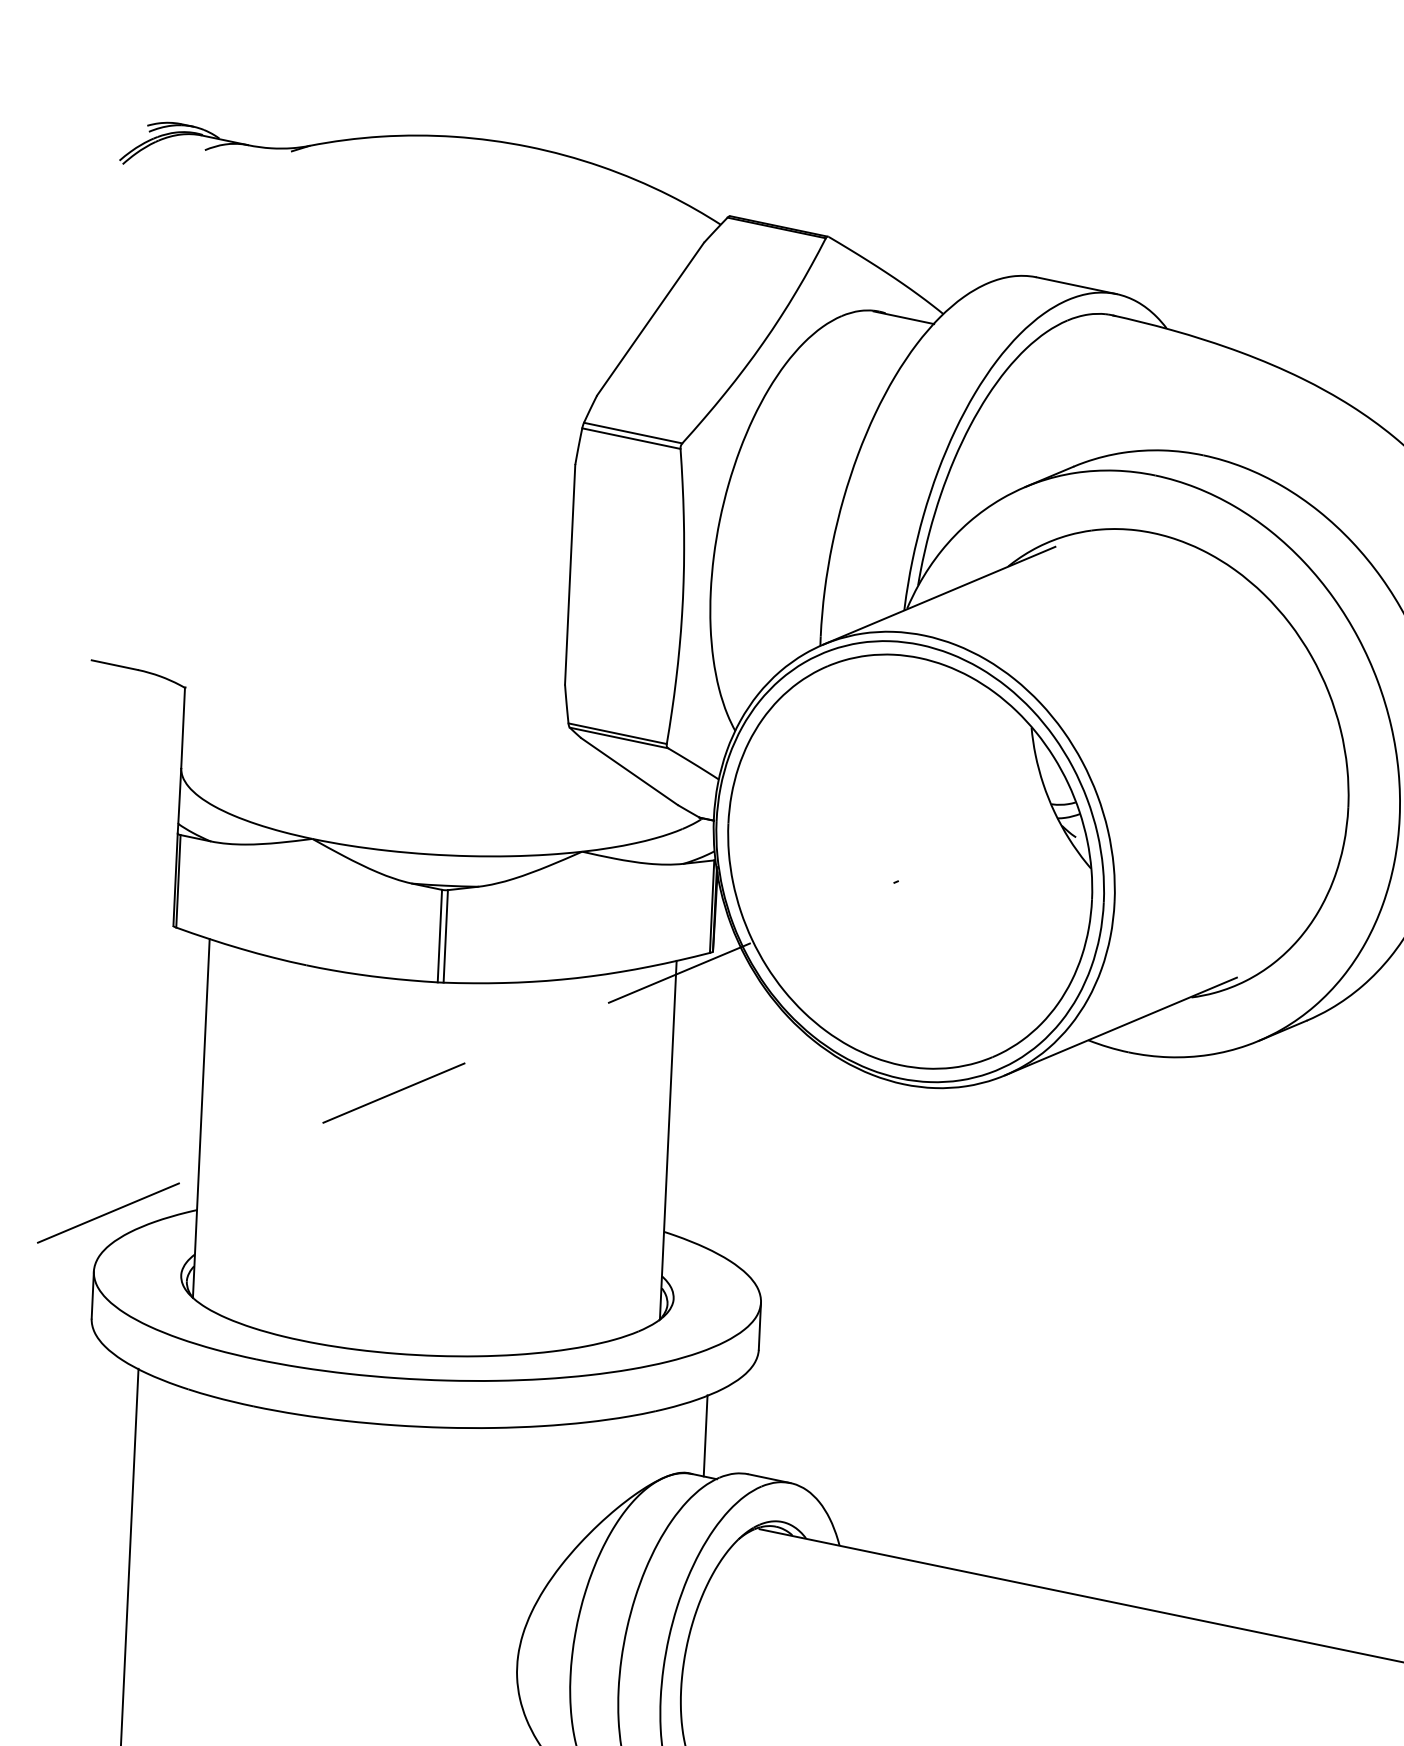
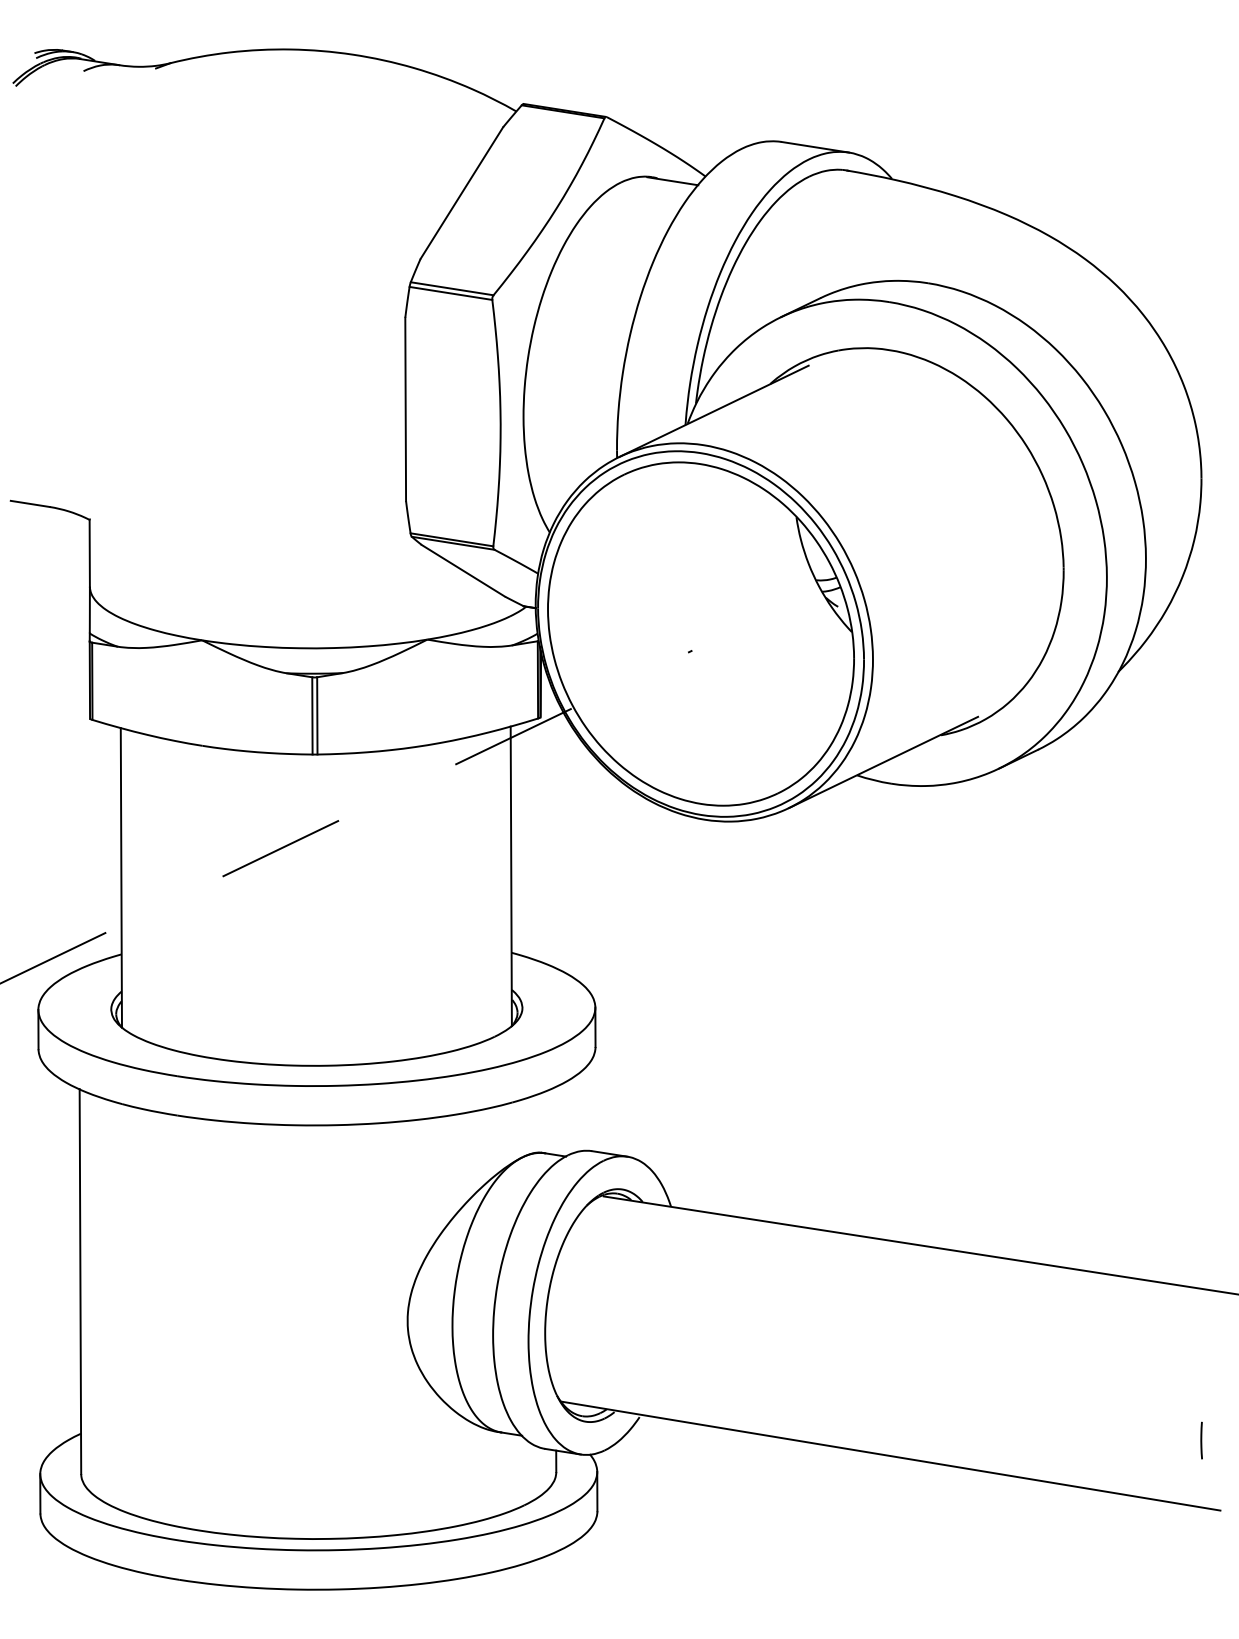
line: (705, 1435) -> (554, 1120), removed

